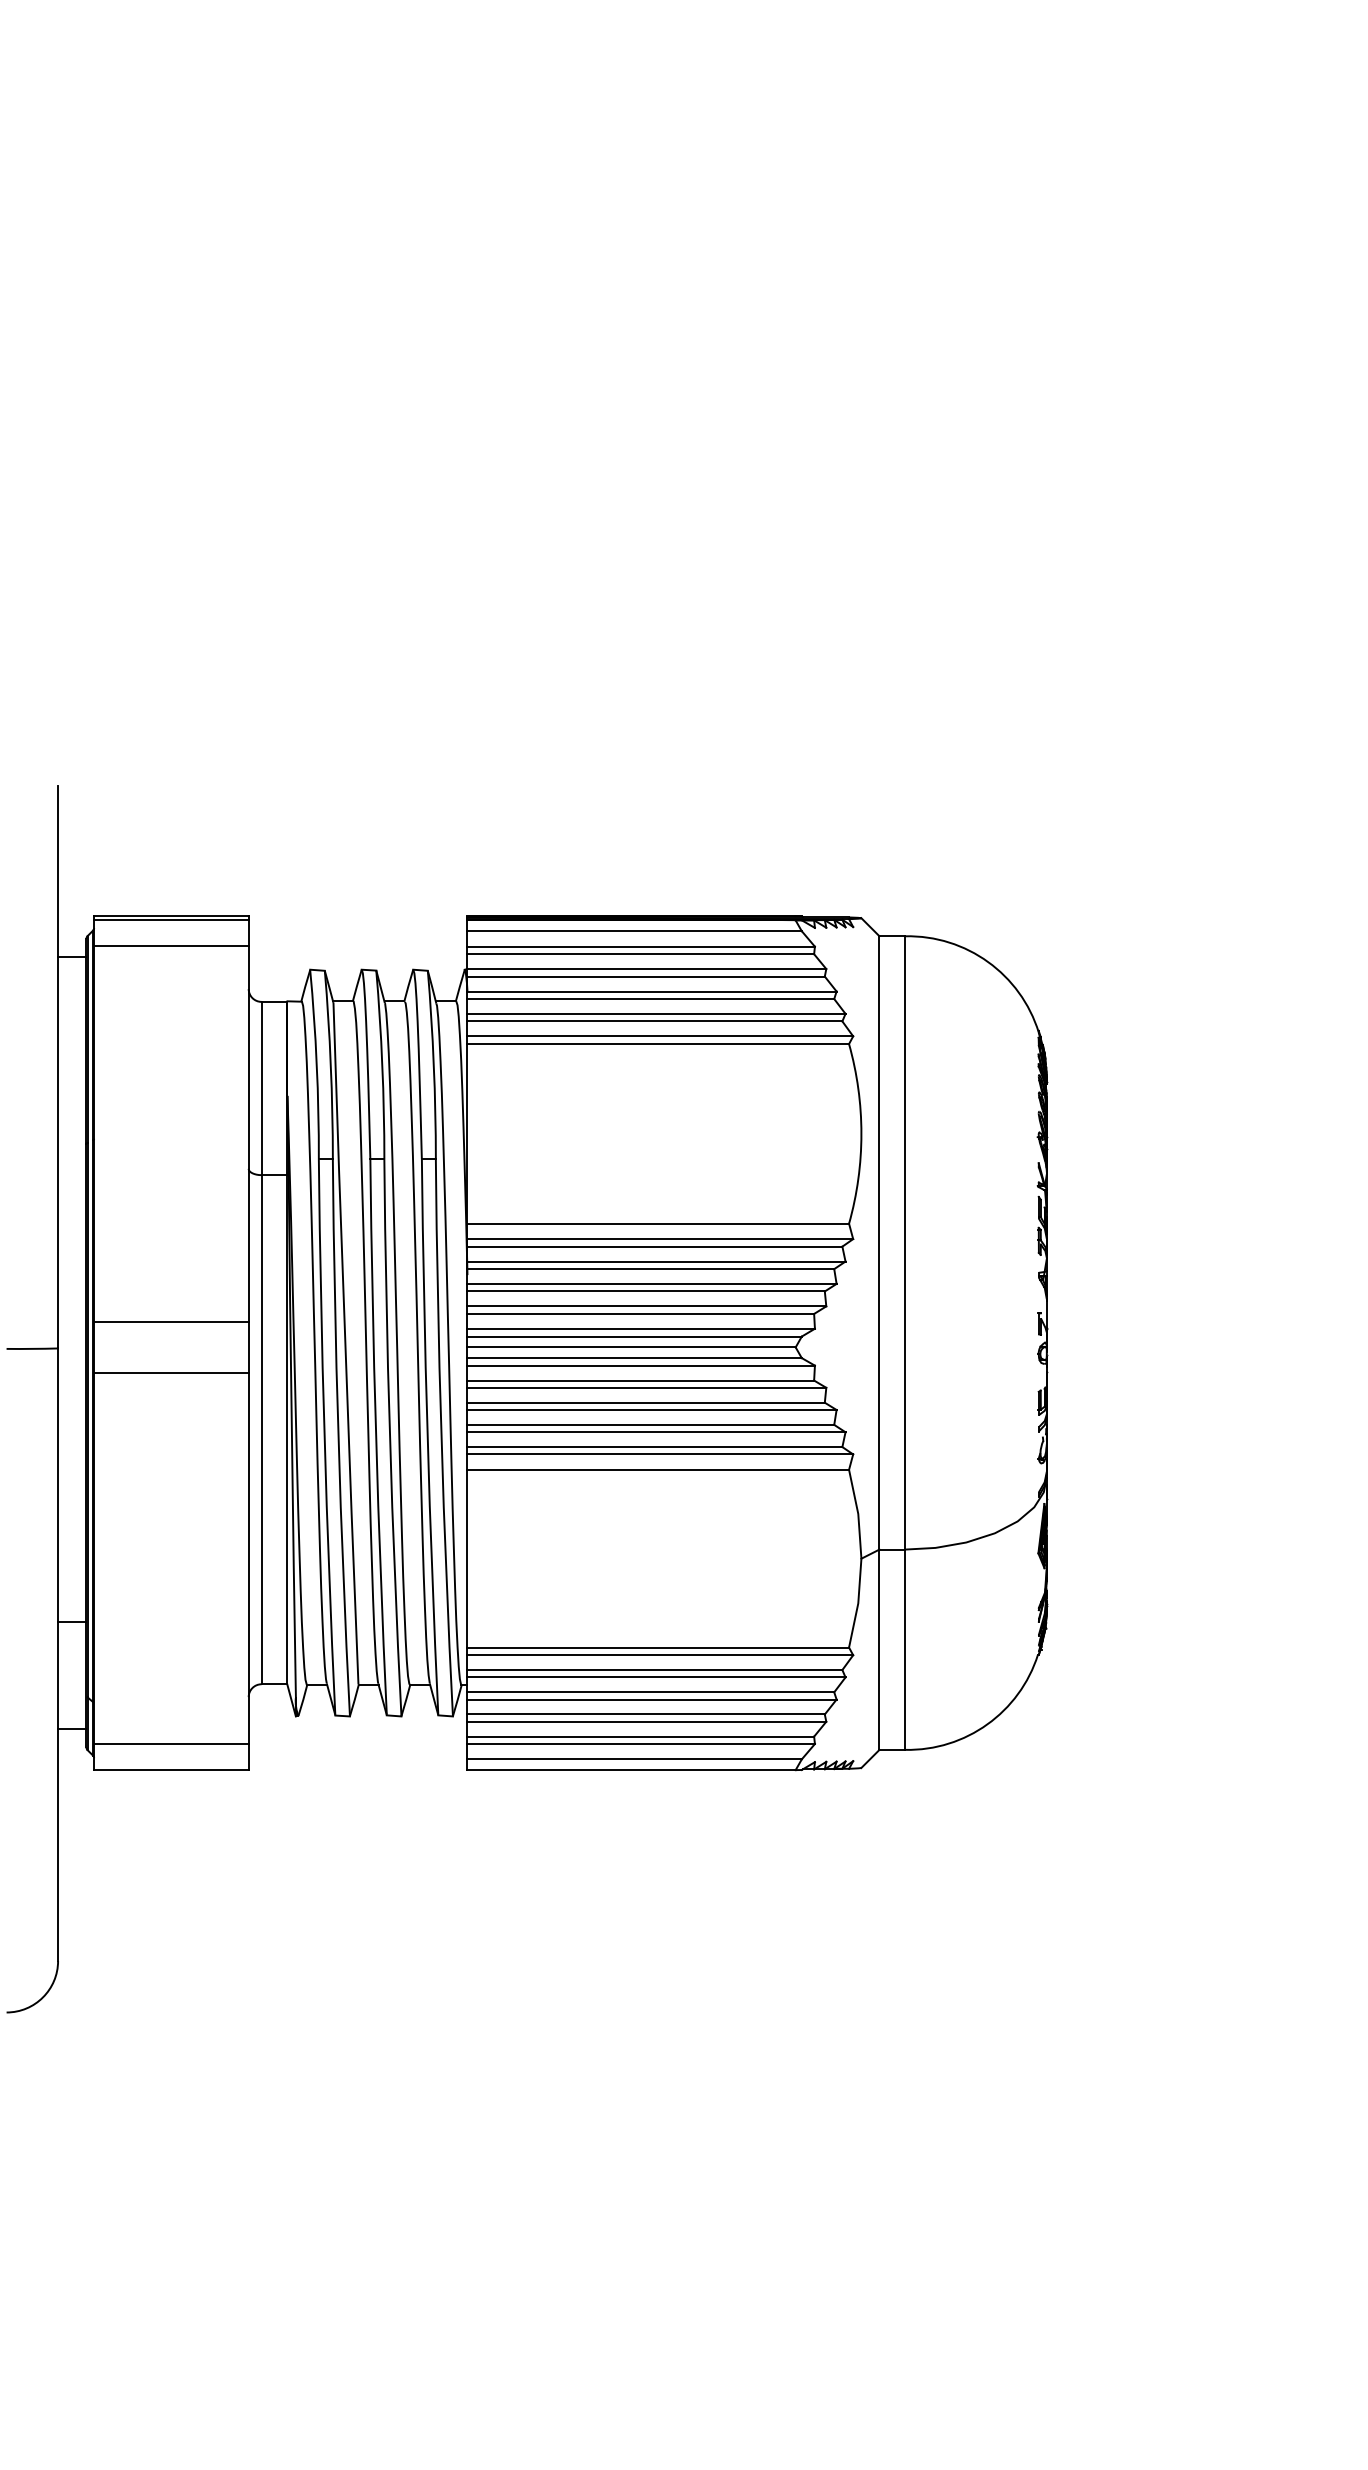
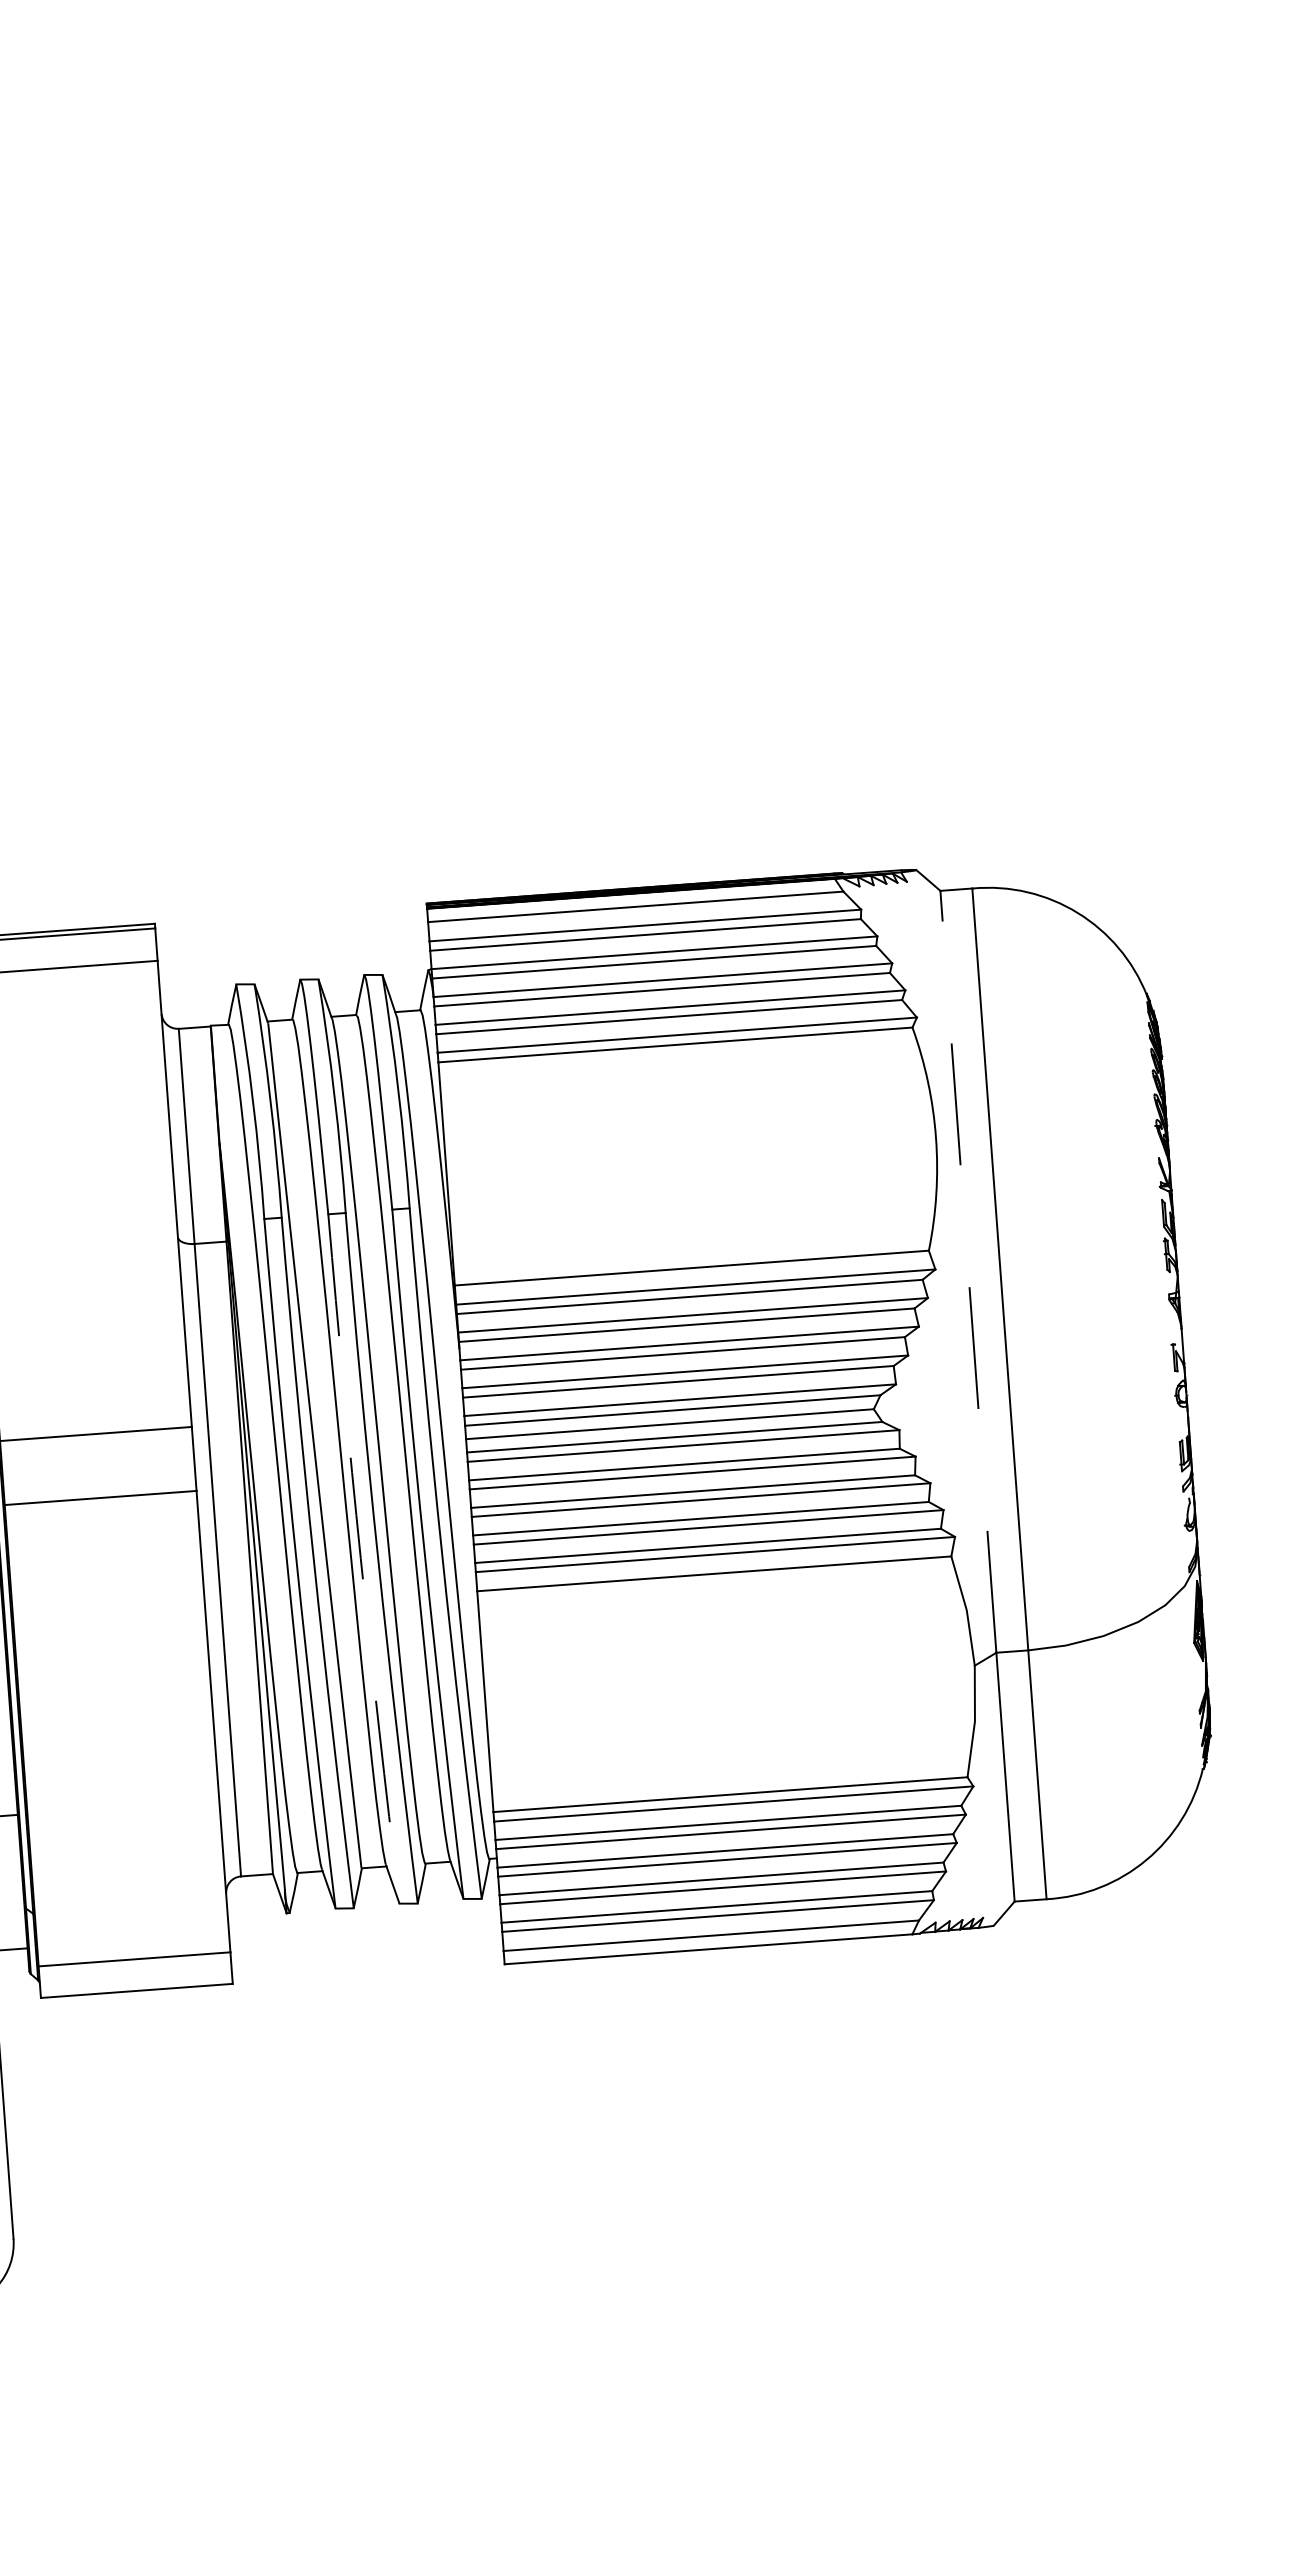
line: (879, 1242) -> (968, 1271), solid -> dashed
arc: (376, 1437) -> (361, 1559), solid -> dashed

